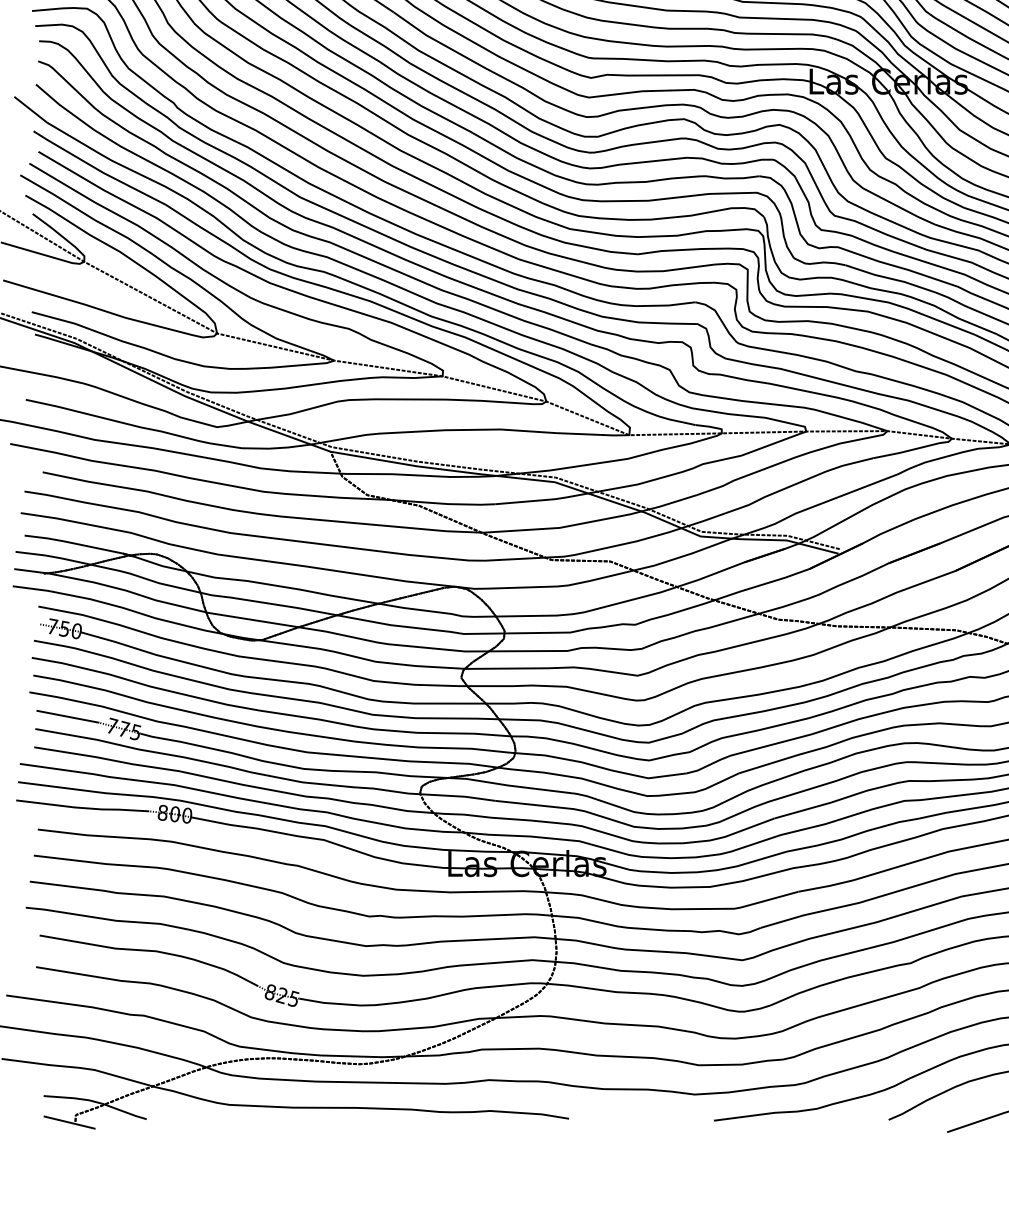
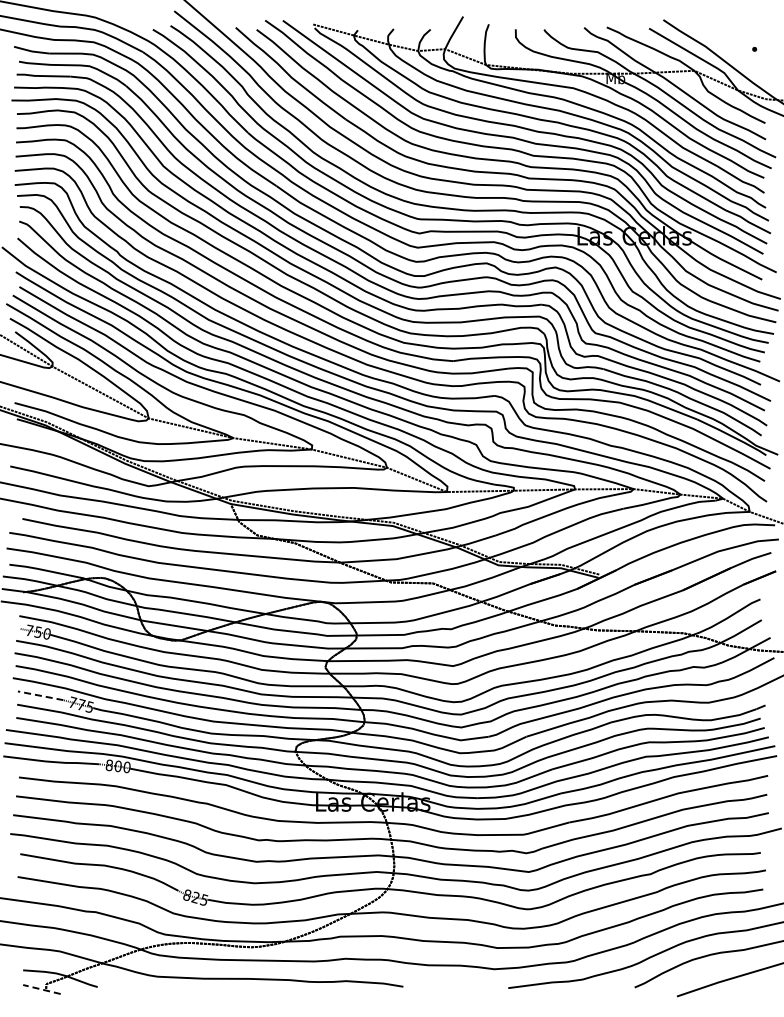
line: (69, 716) -> (41, 695), solid -> dashed
line: (69, 1122) -> (41, 989), solid -> dashed

